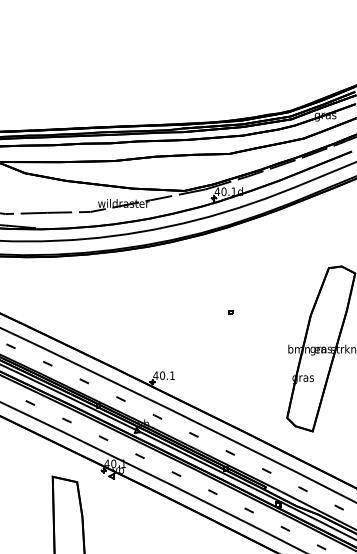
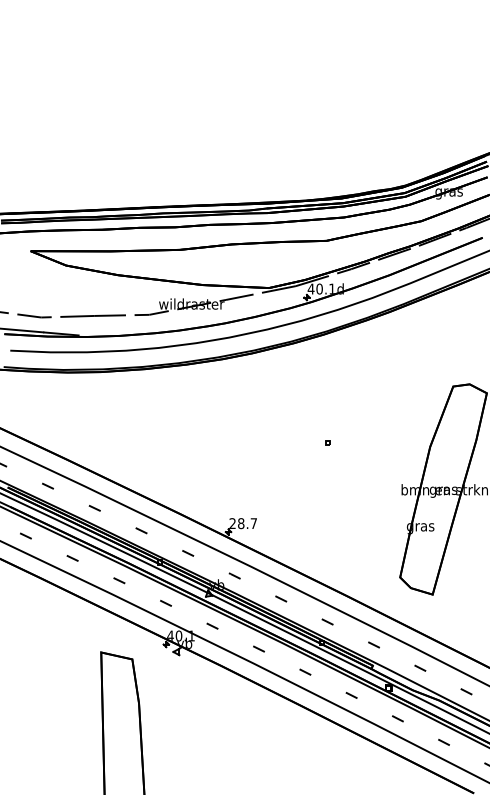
text: (163, 375) -> (242, 523), 40.1 -> 28.7

